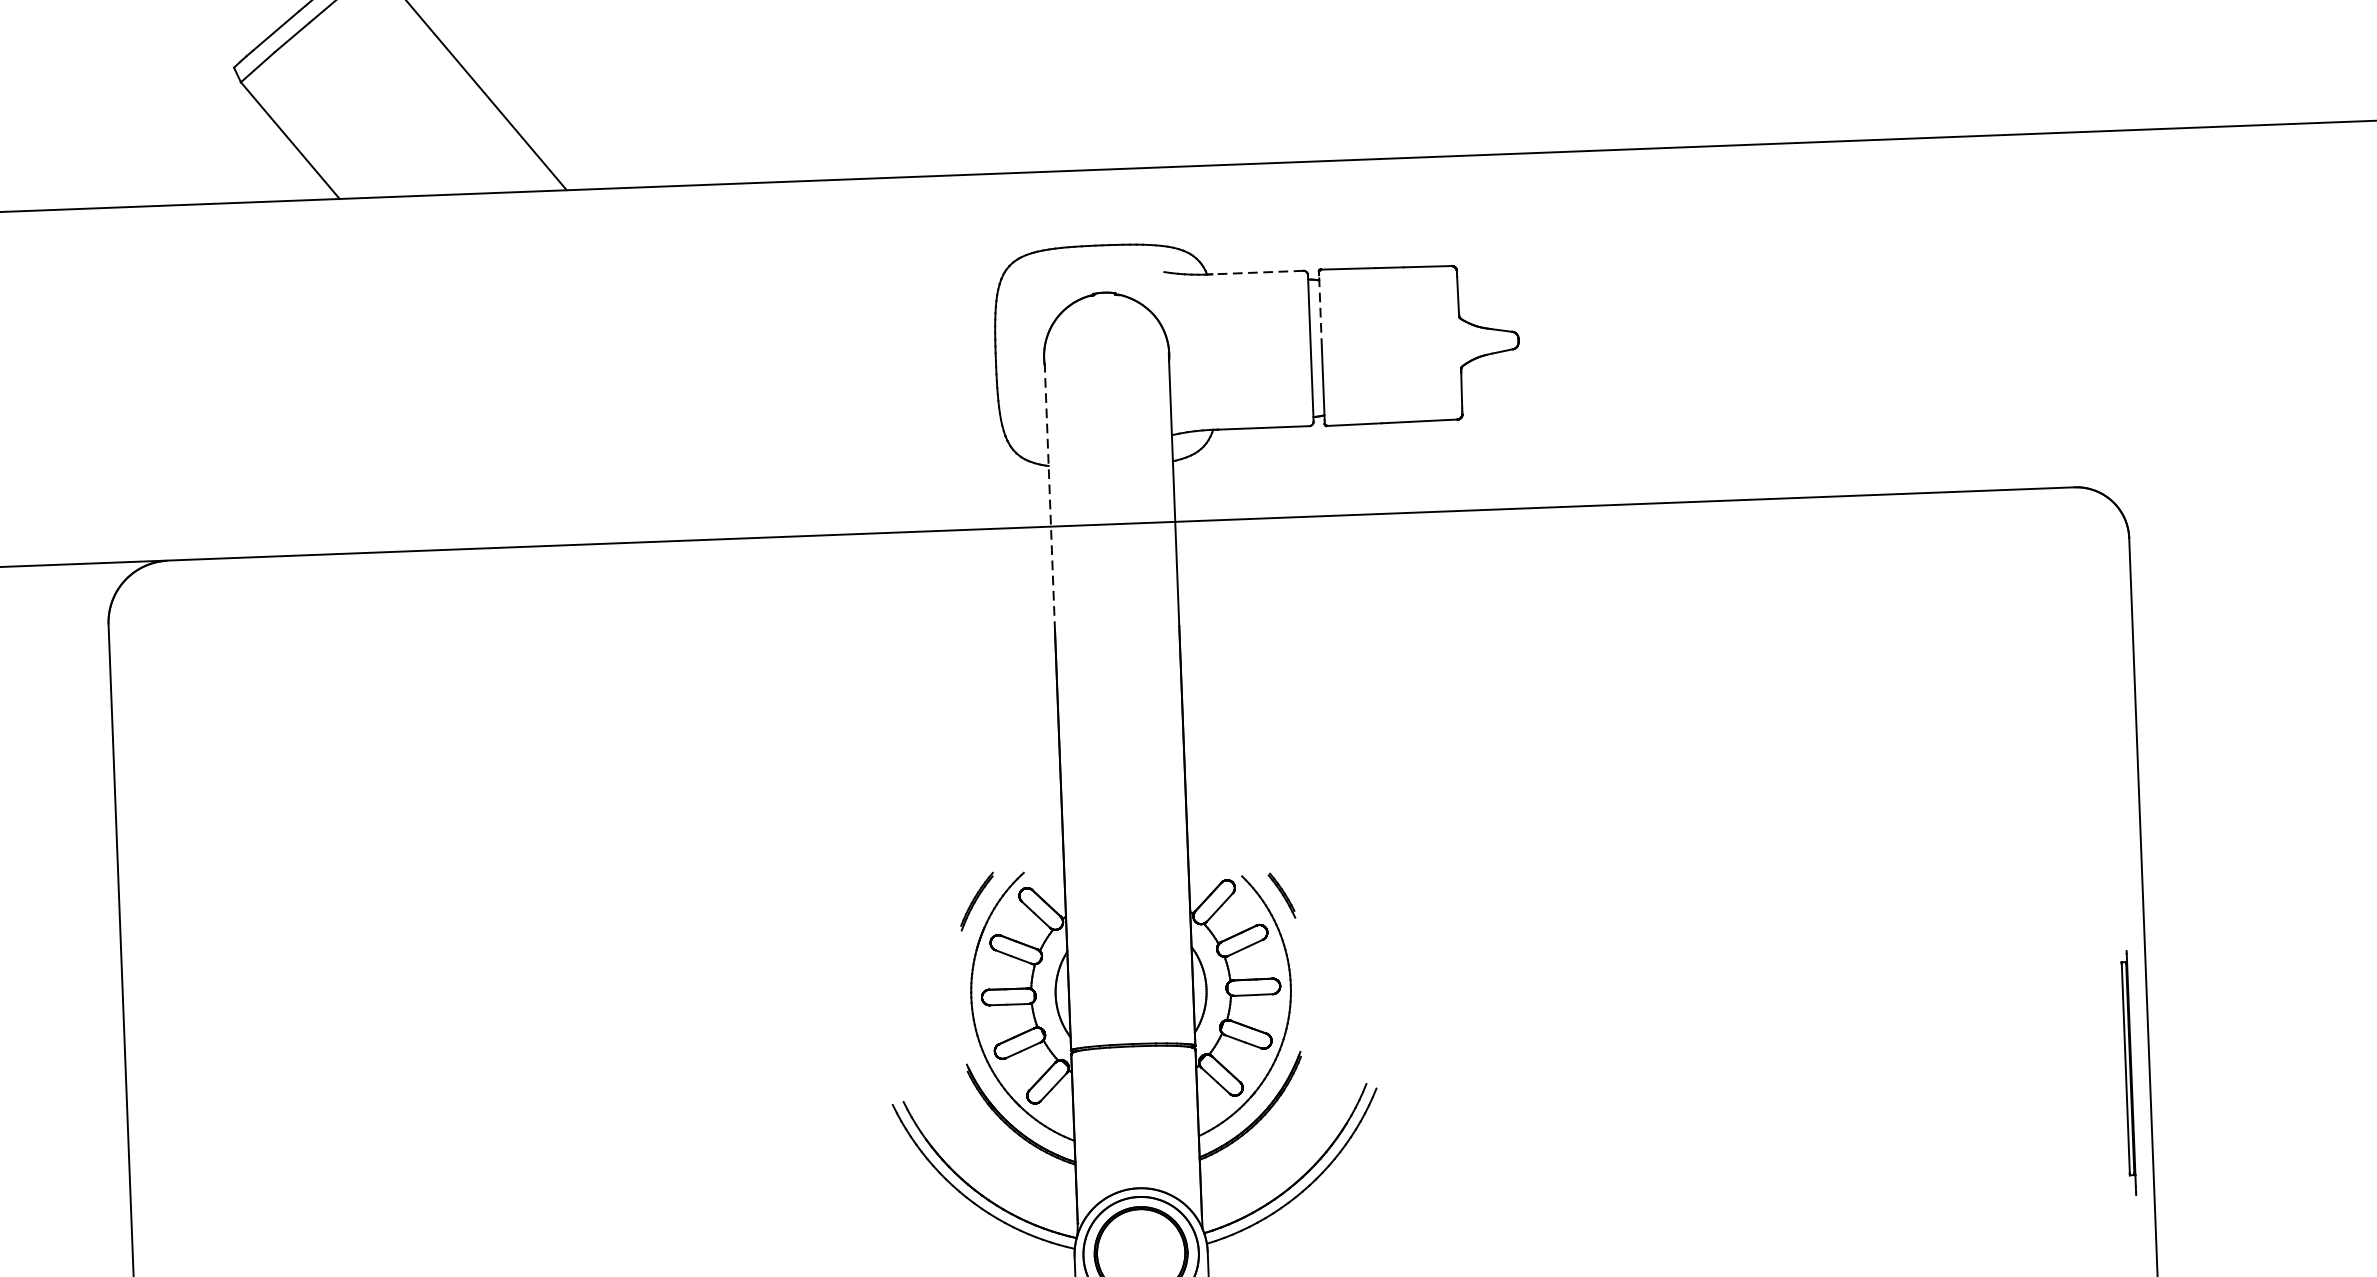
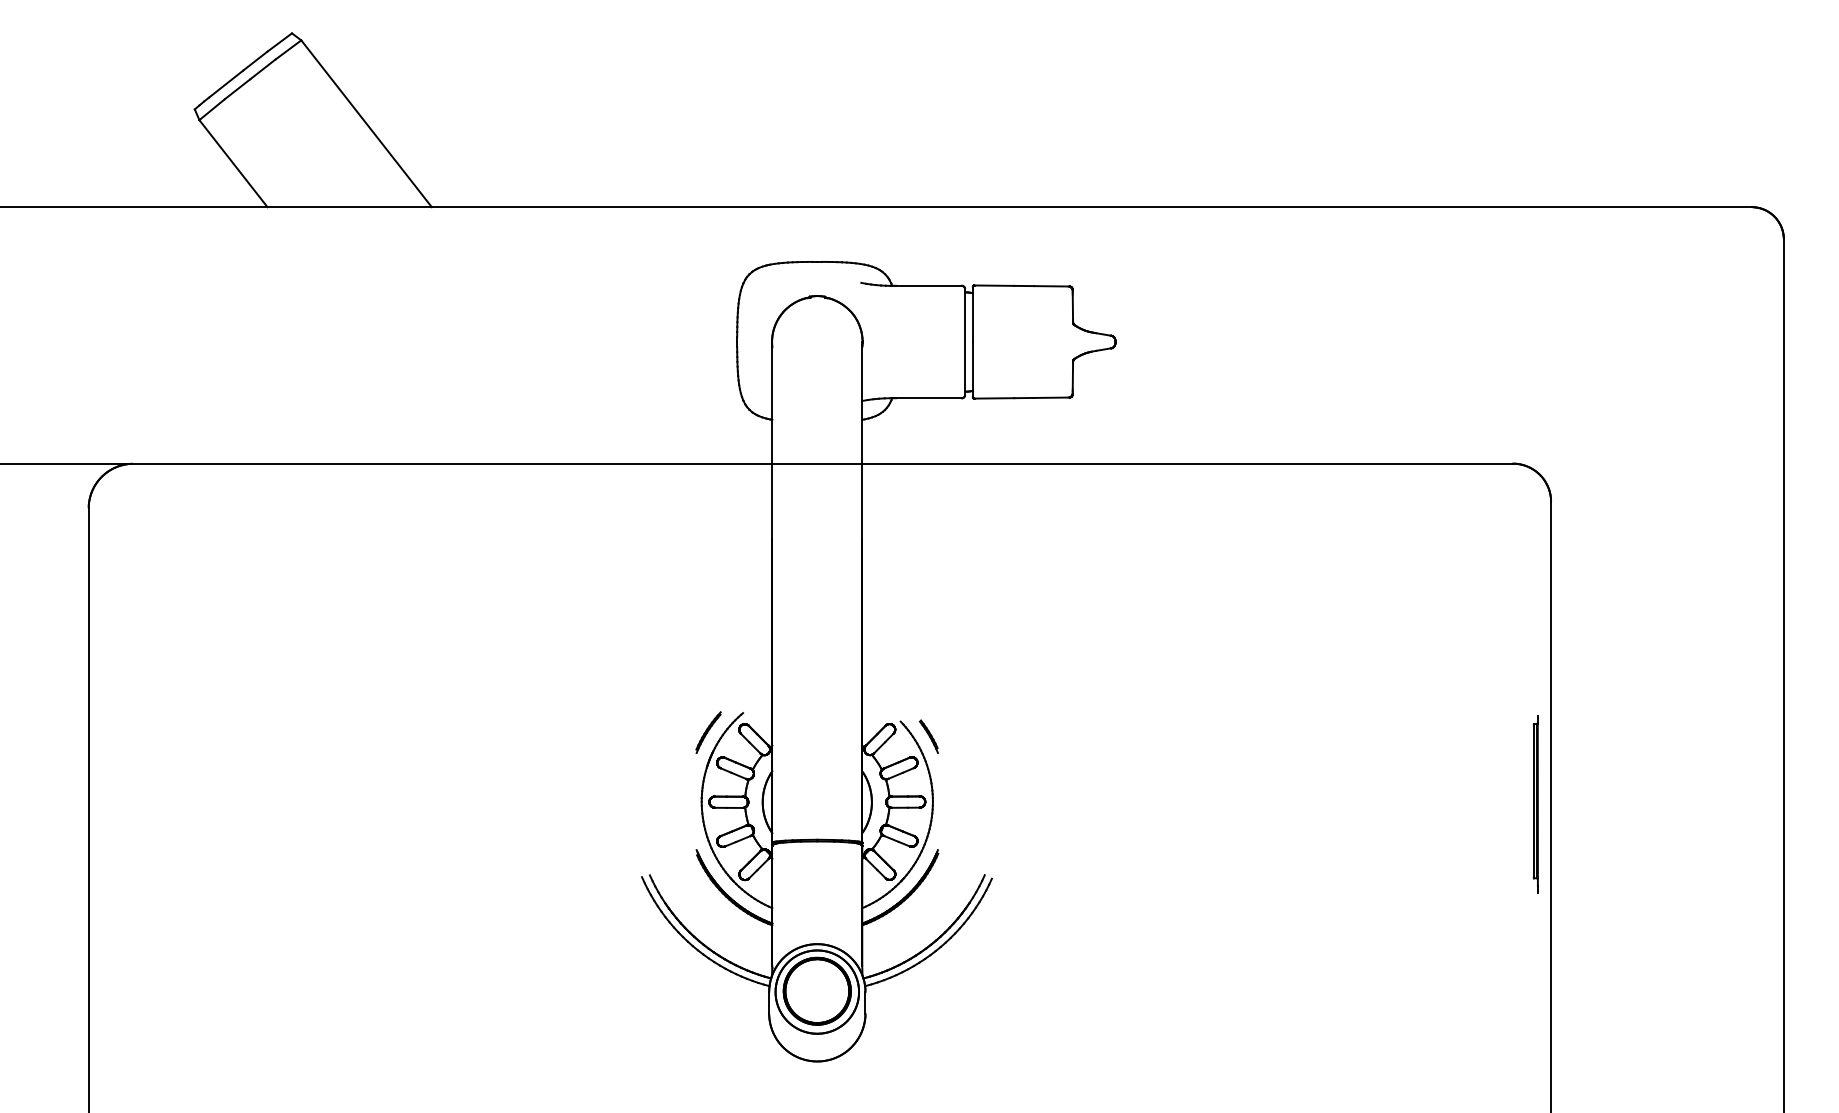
line: (1257, 272) -> (928, 285), dashed -> solid
line: (1321, 311) -> (973, 315), dashed -> solid
line: (1049, 494) -> (772, 440), dashed -> solid
part: (2128, 1073) -> (1535, 804), moved

